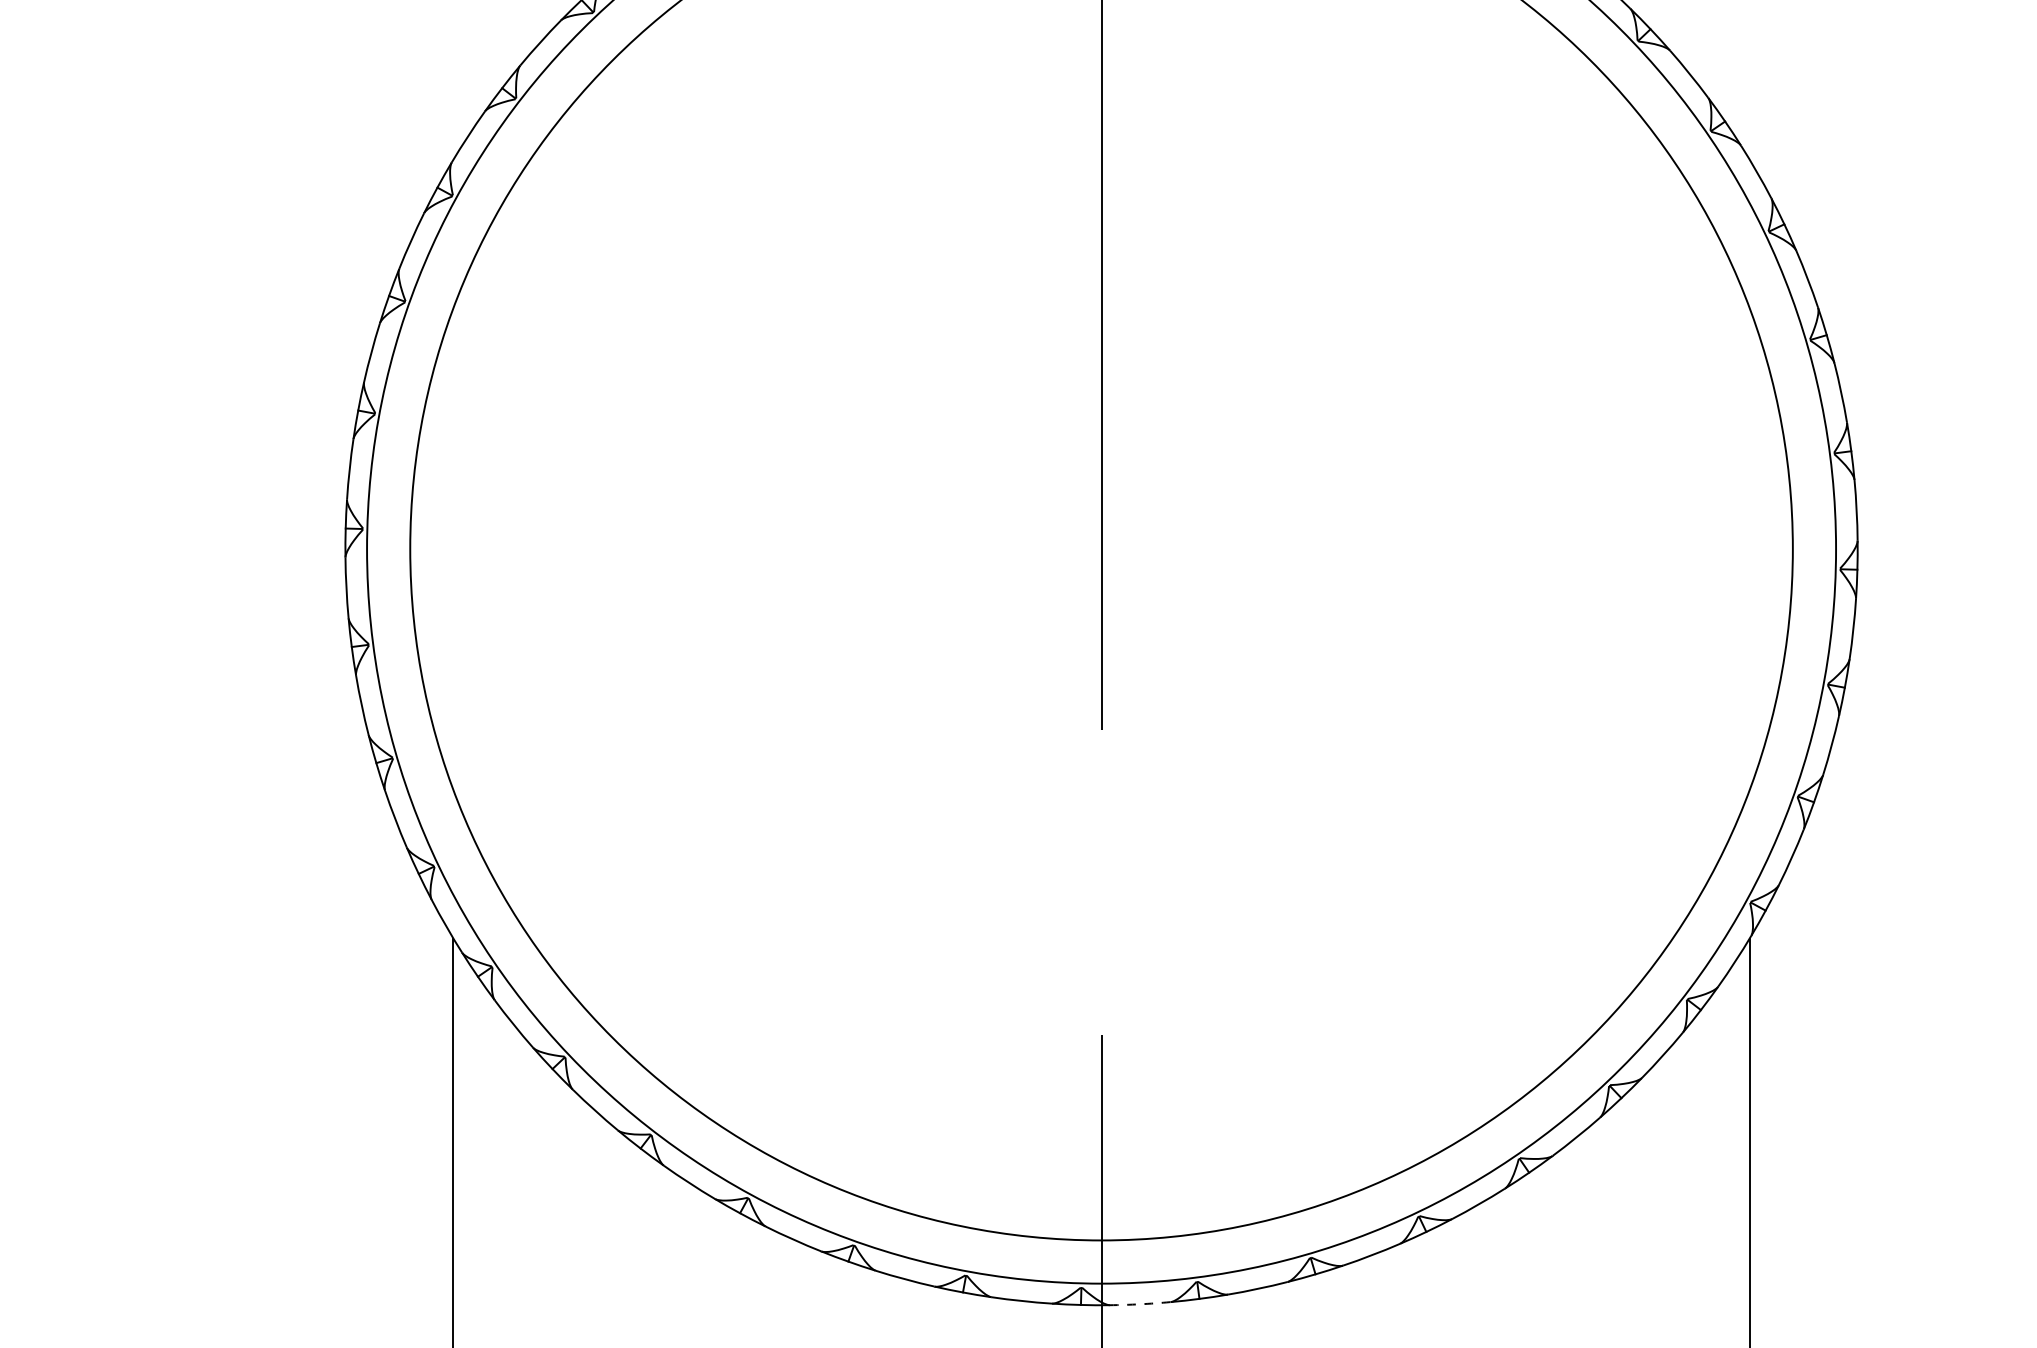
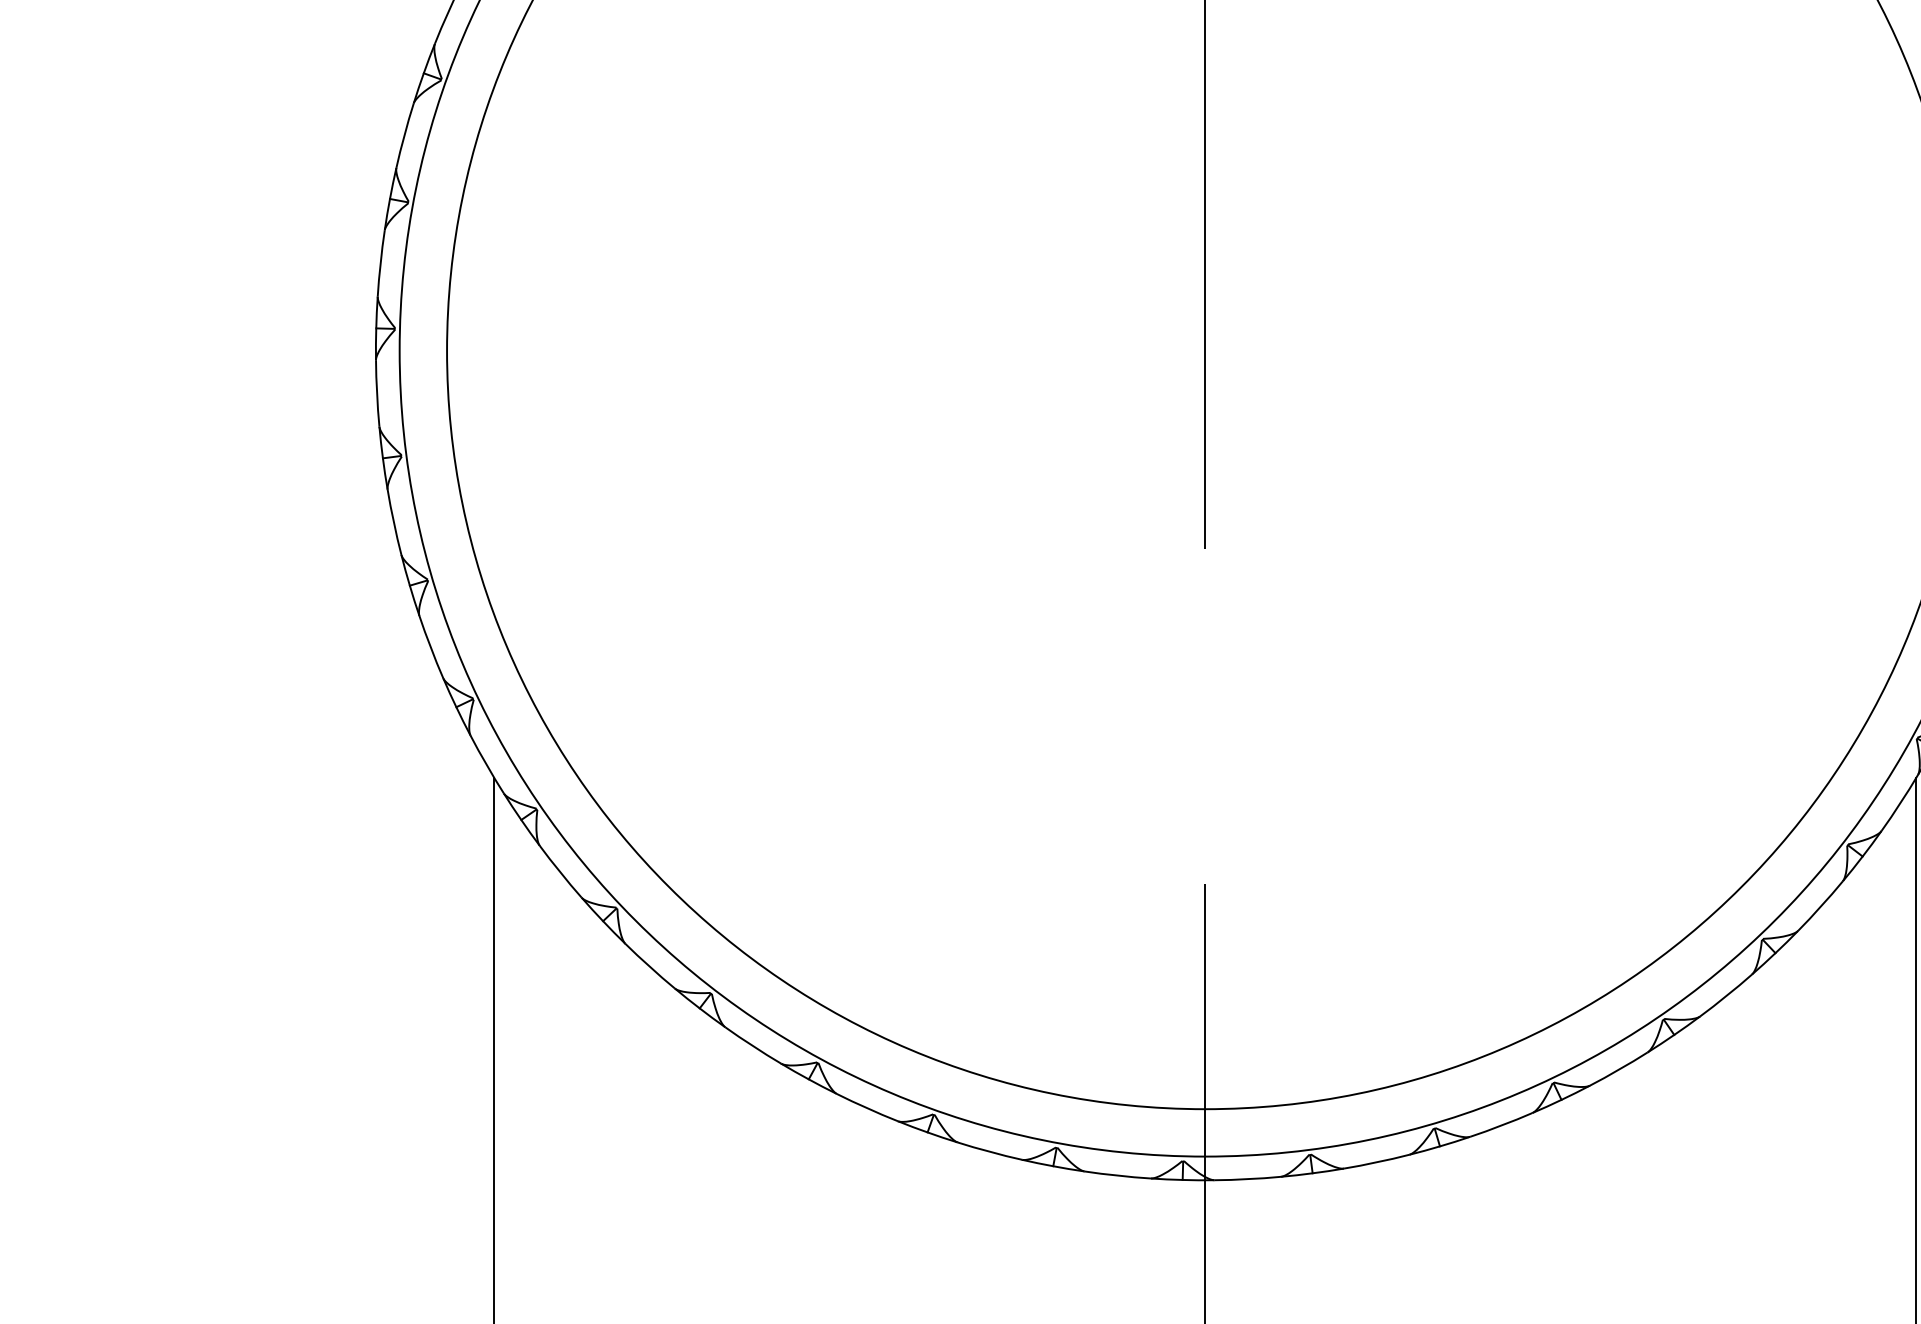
arc: (1140, 1304) -> (1247, 1179), dashed -> solid

